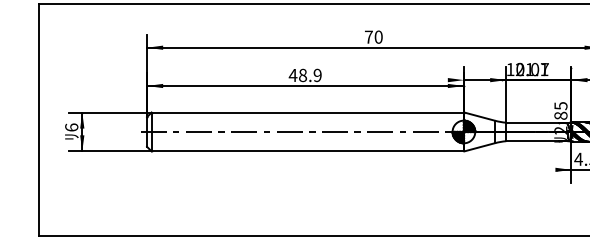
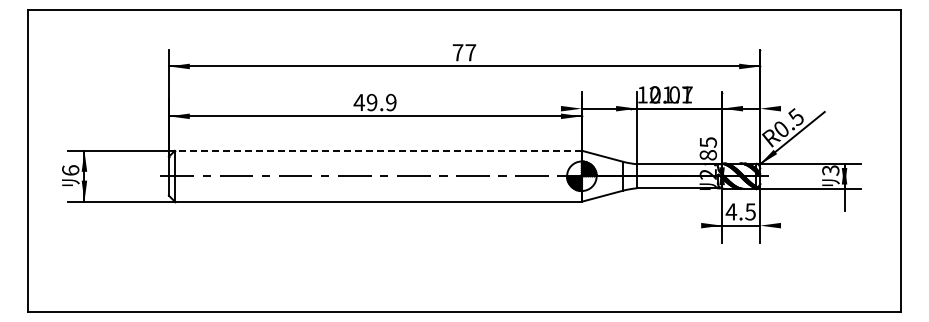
text: (378, 37) -> (470, 52), 70 -> 77
text: (302, 75) -> (371, 102), 48.9 -> 49.9
line: (307, 112) -> (378, 150), solid -> dashed

